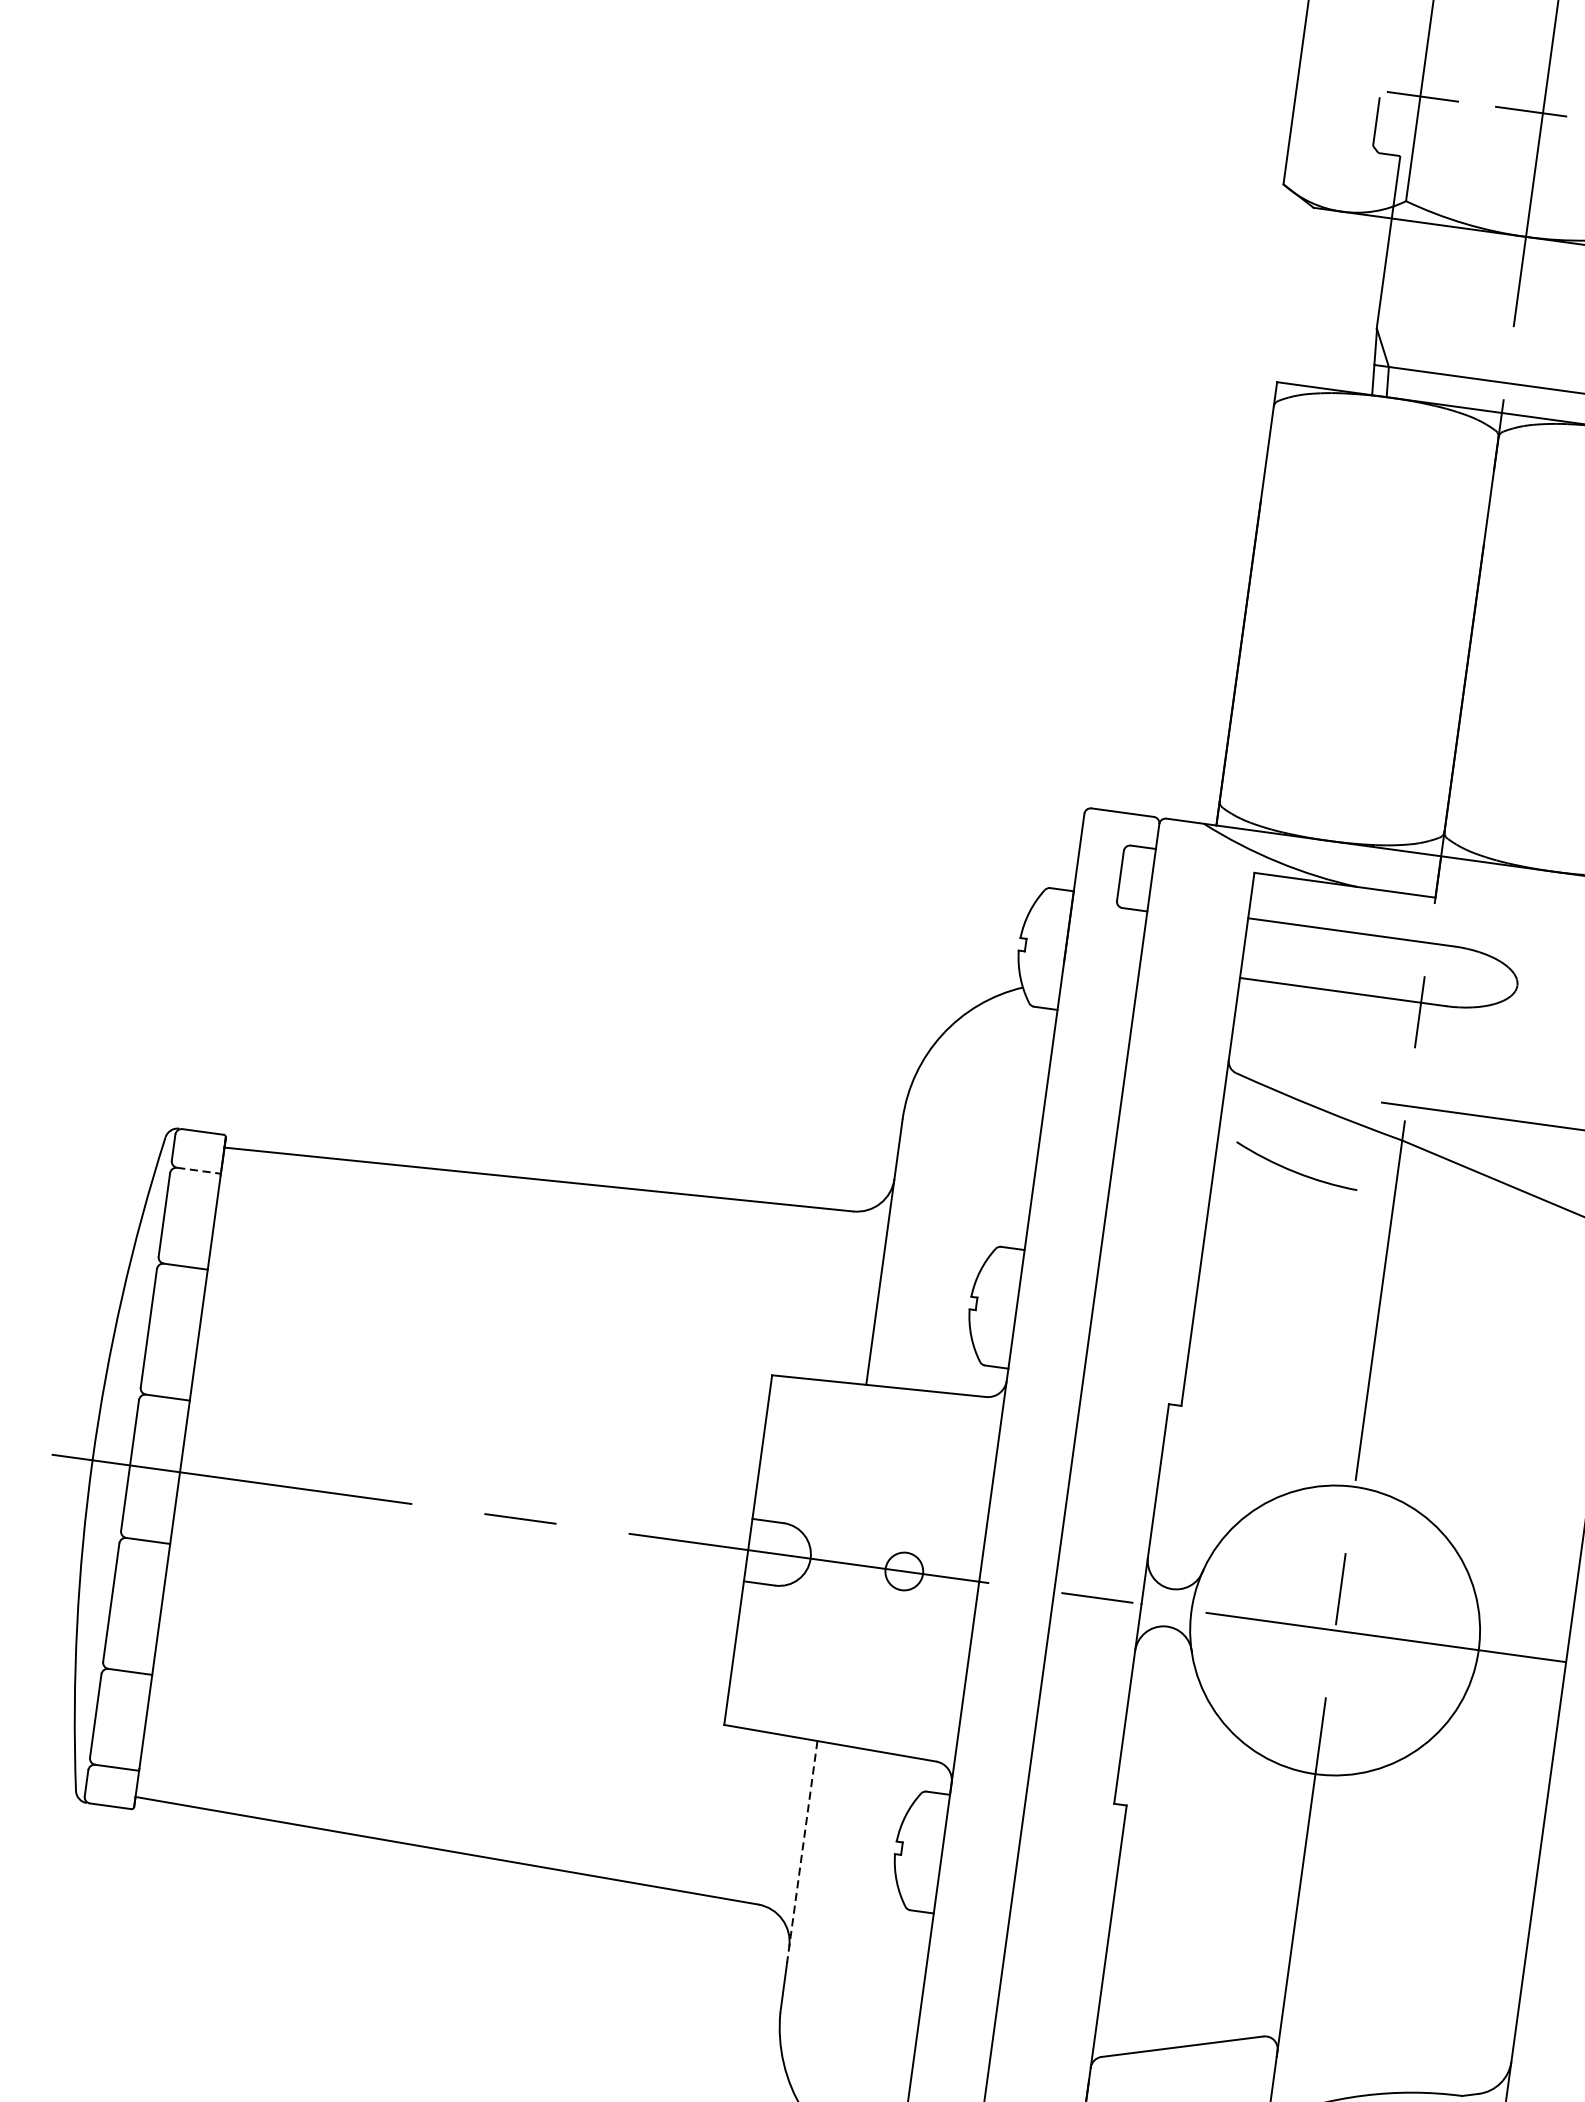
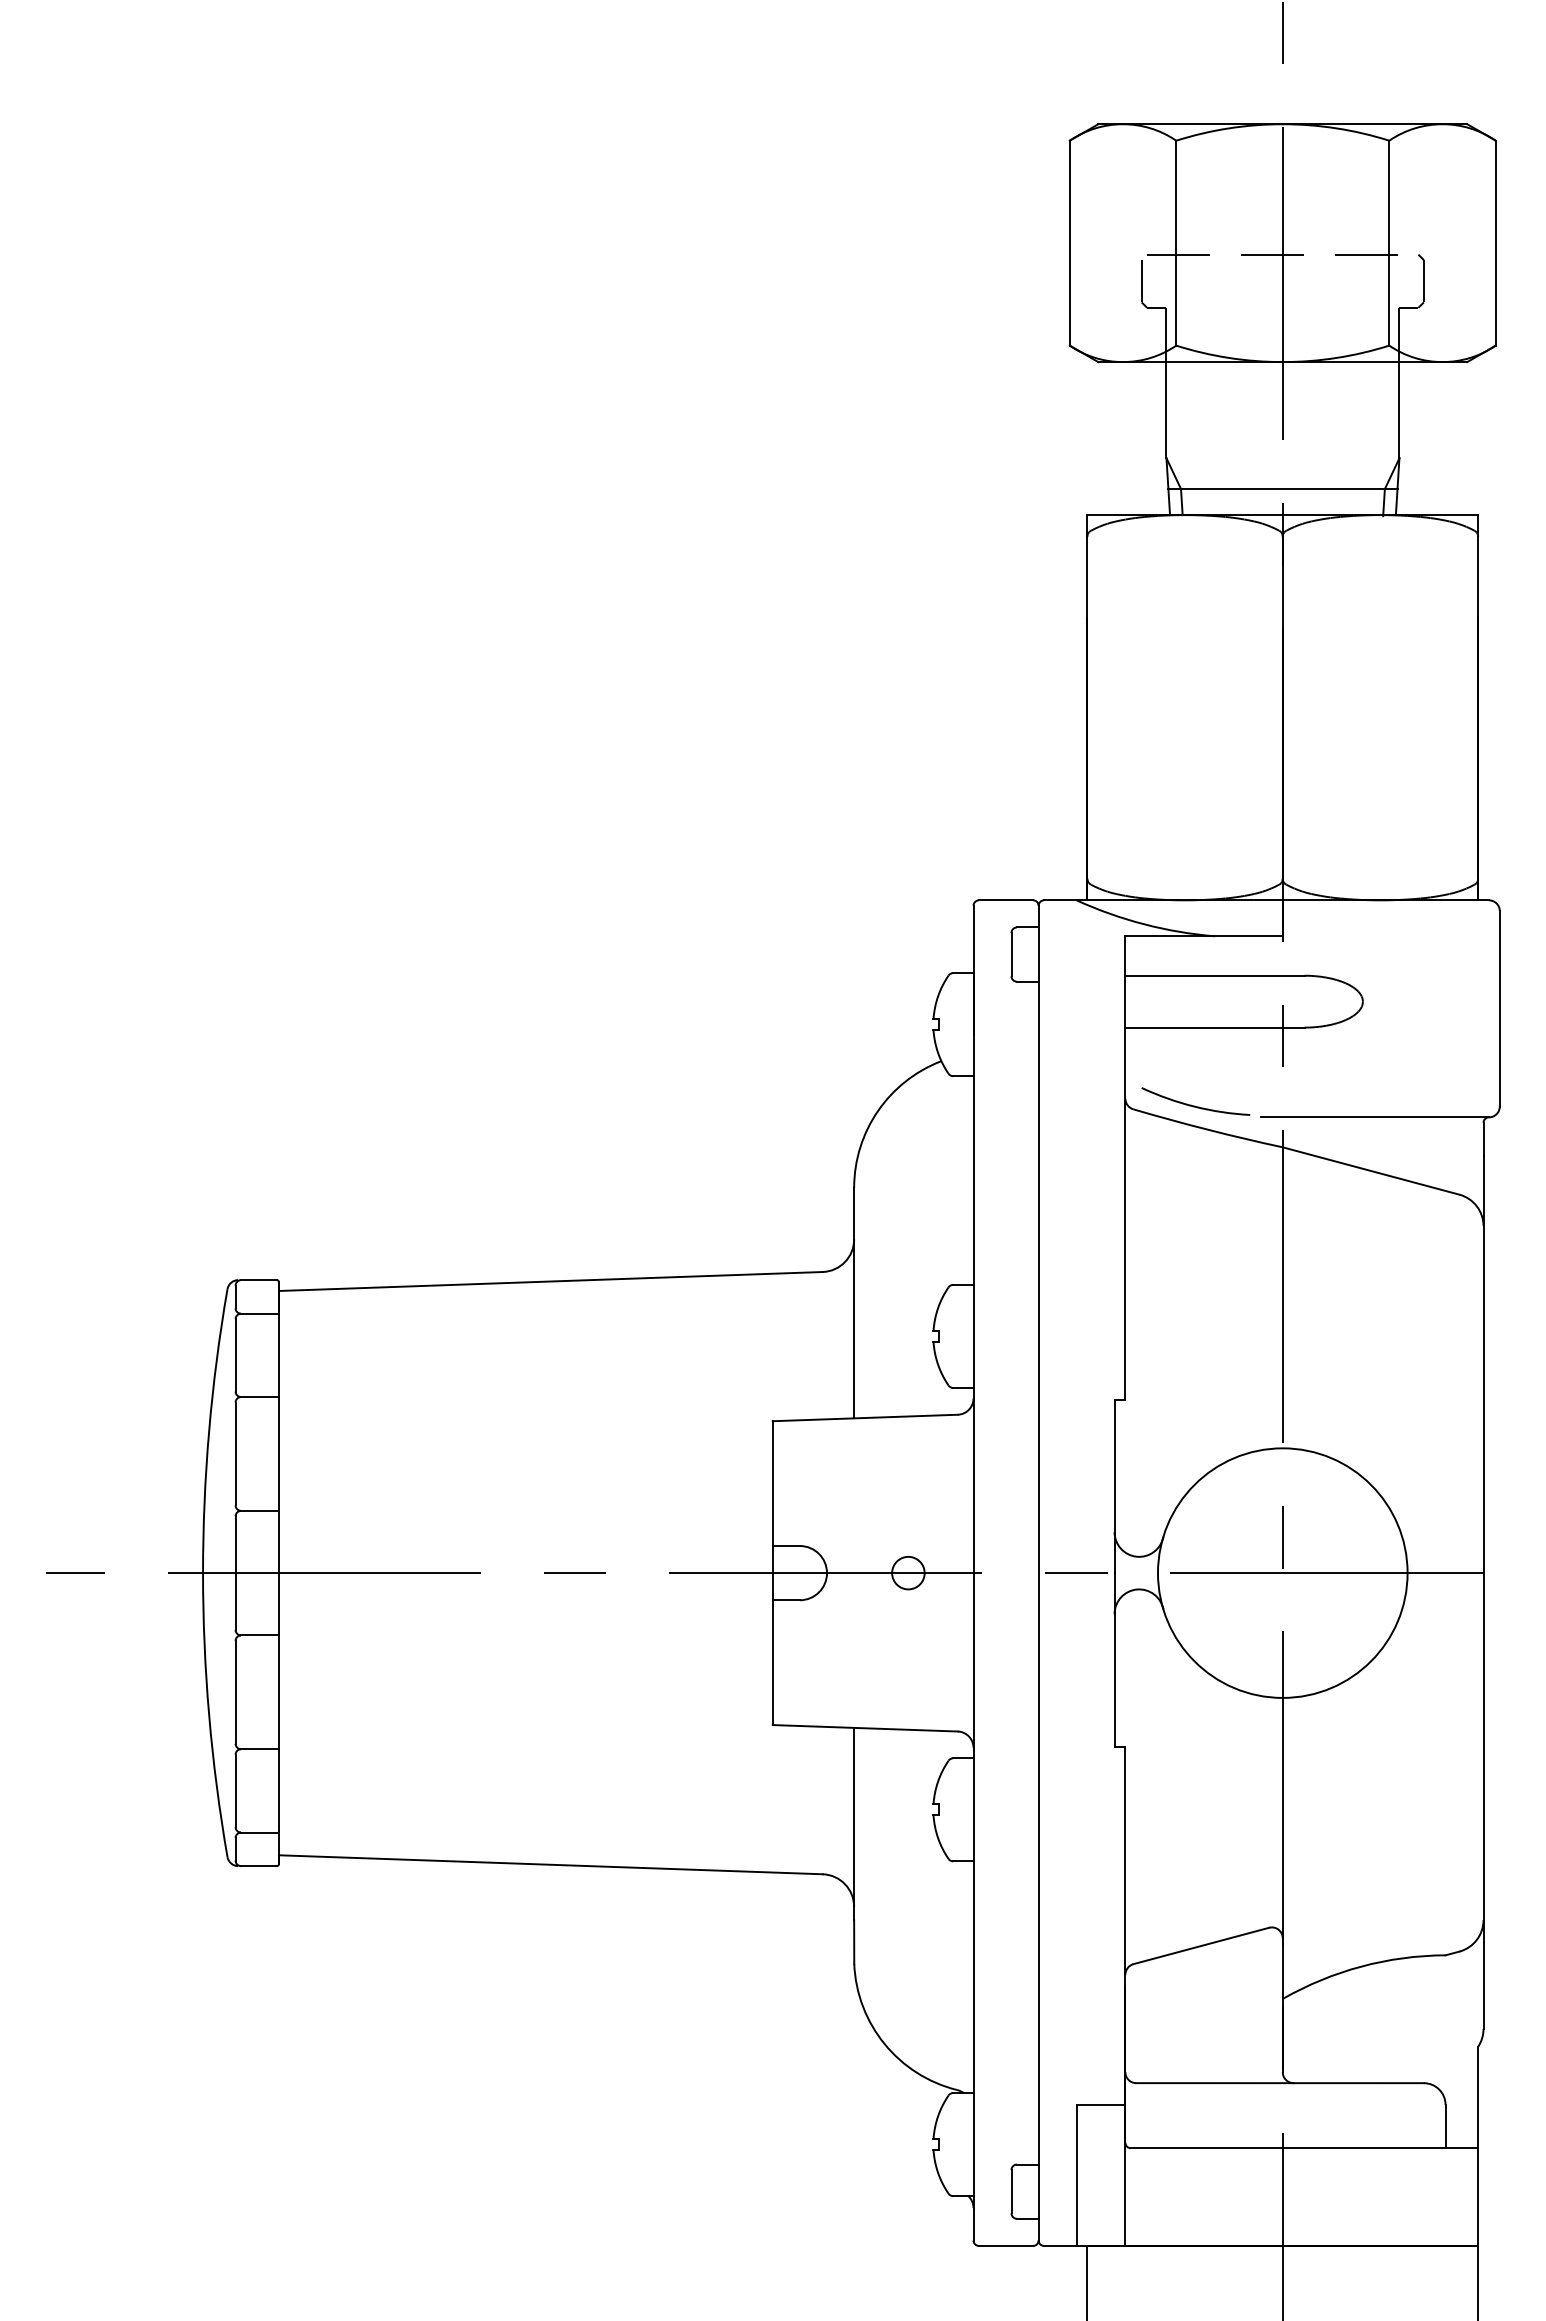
line: (199, 1170) -> (260, 1313), dashed -> solid
arc: (1295, 1170) -> (1195, 1105), moved
line: (802, 1852) -> (854, 1824), dashed -> solid

